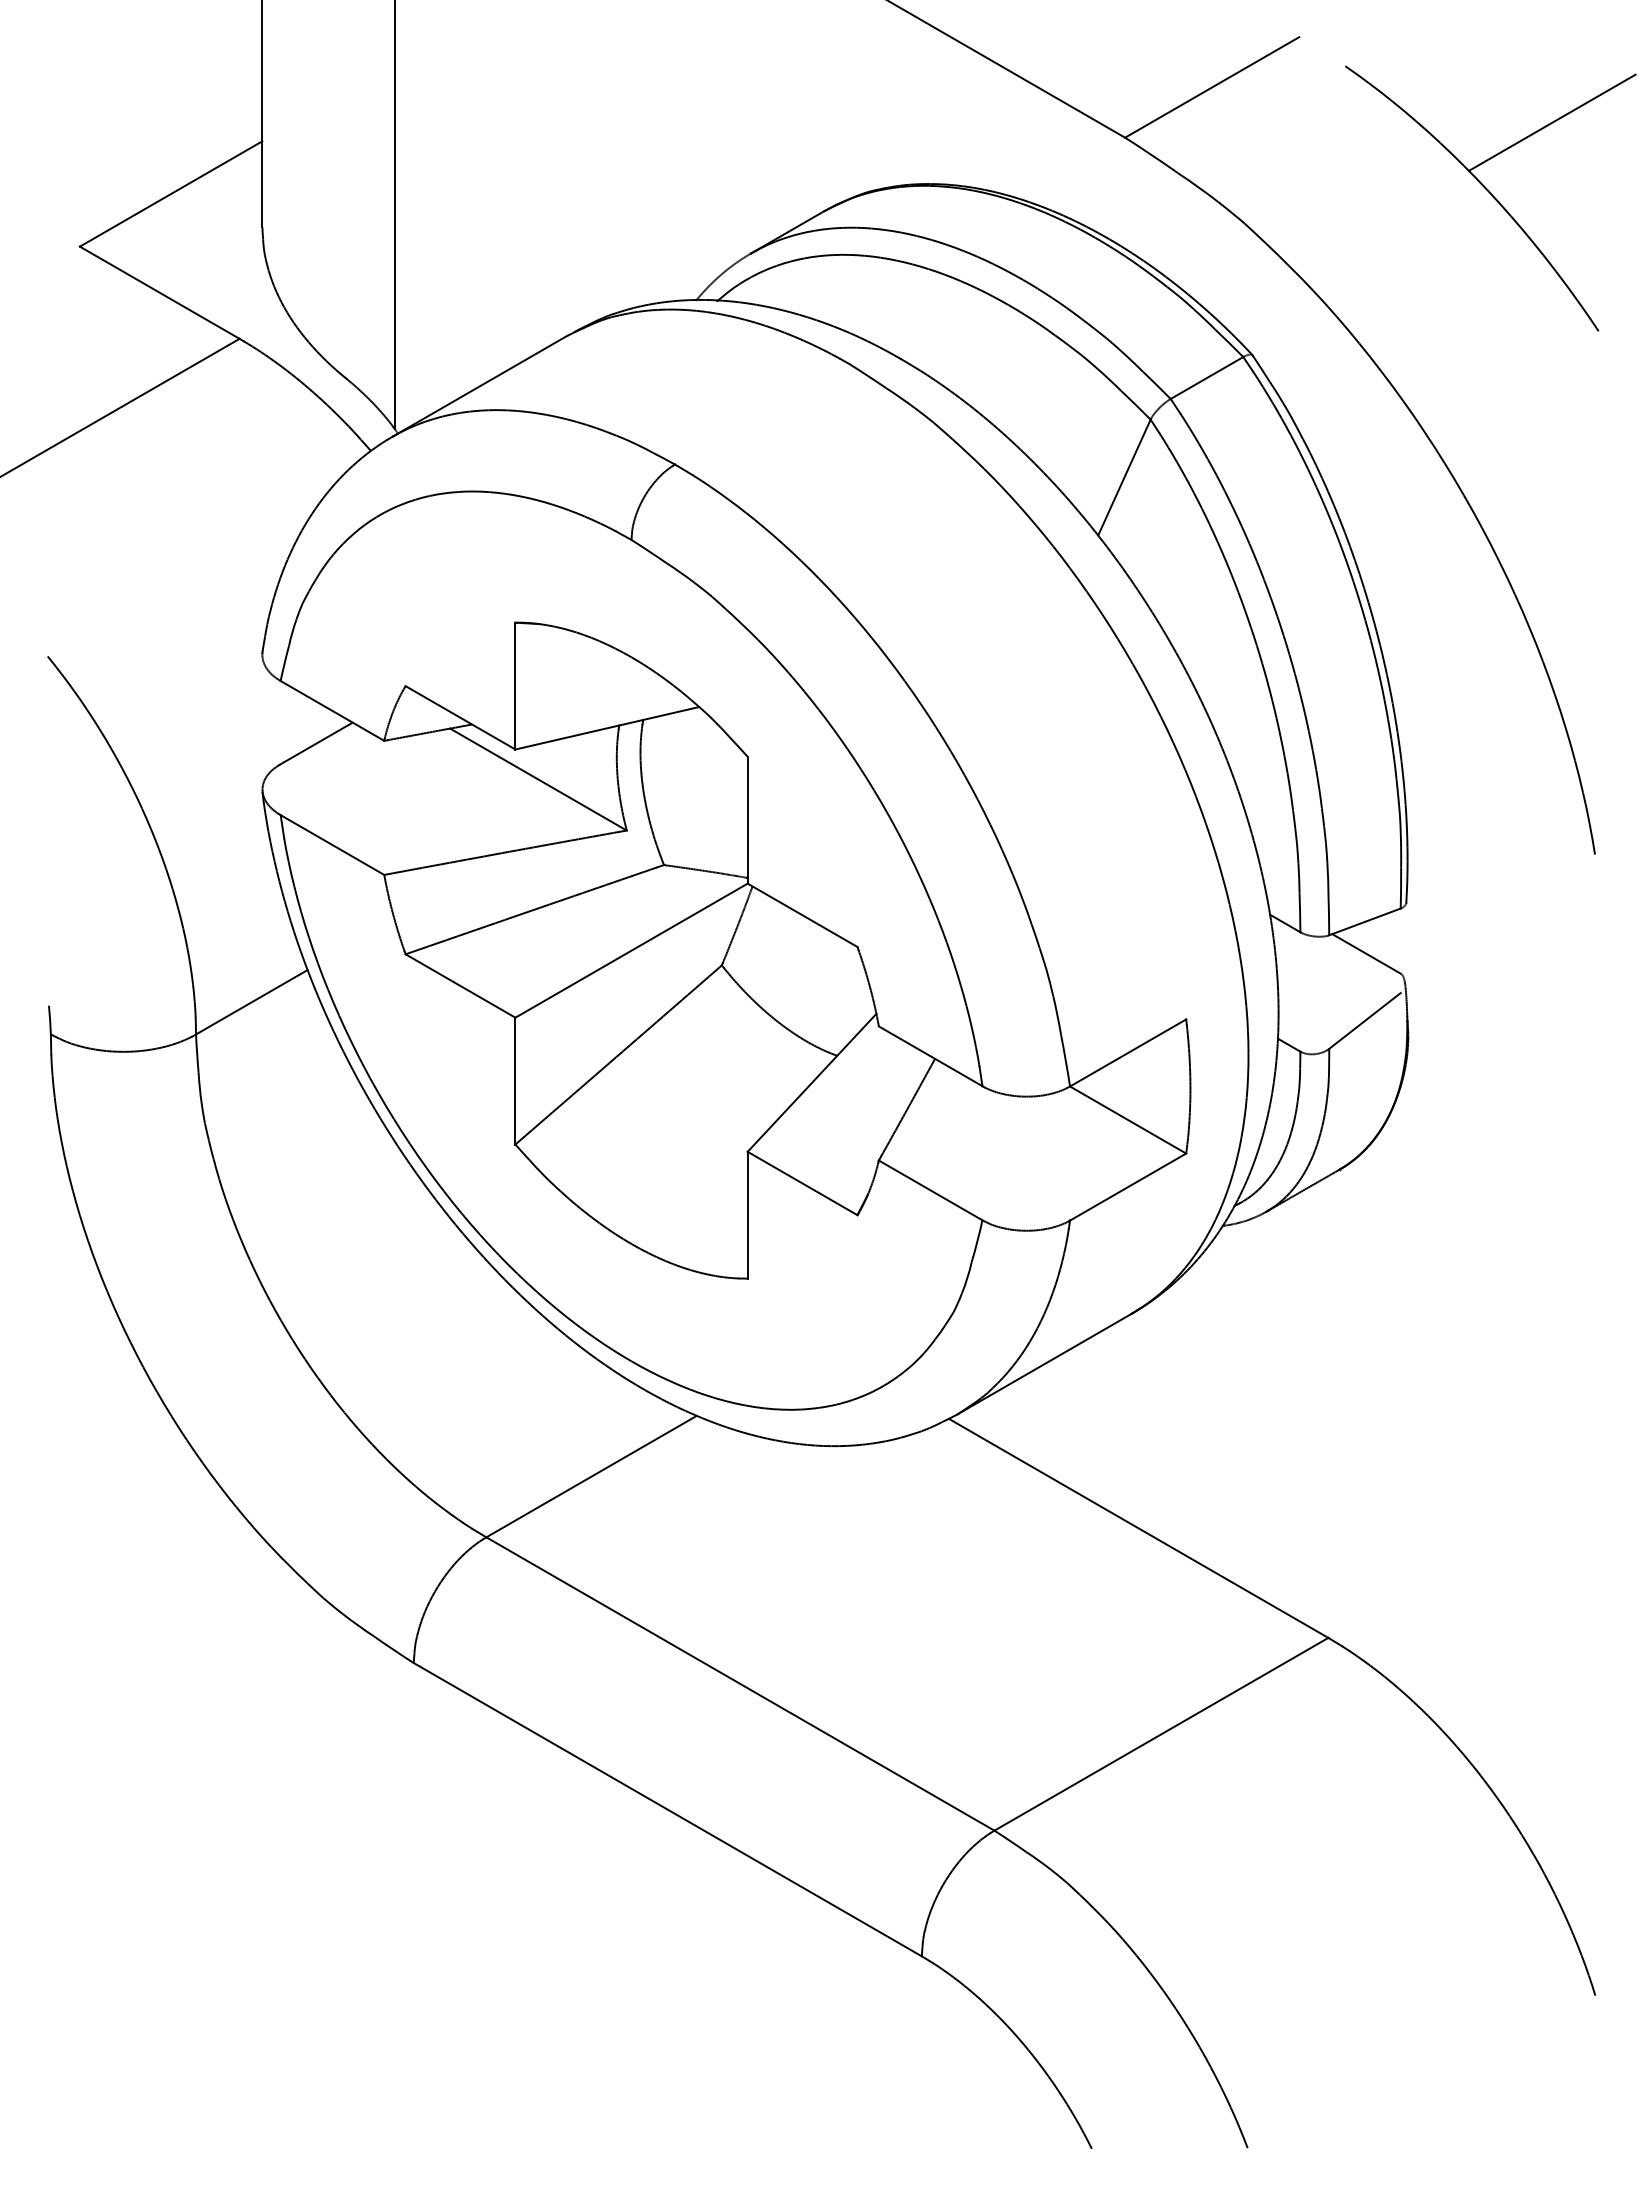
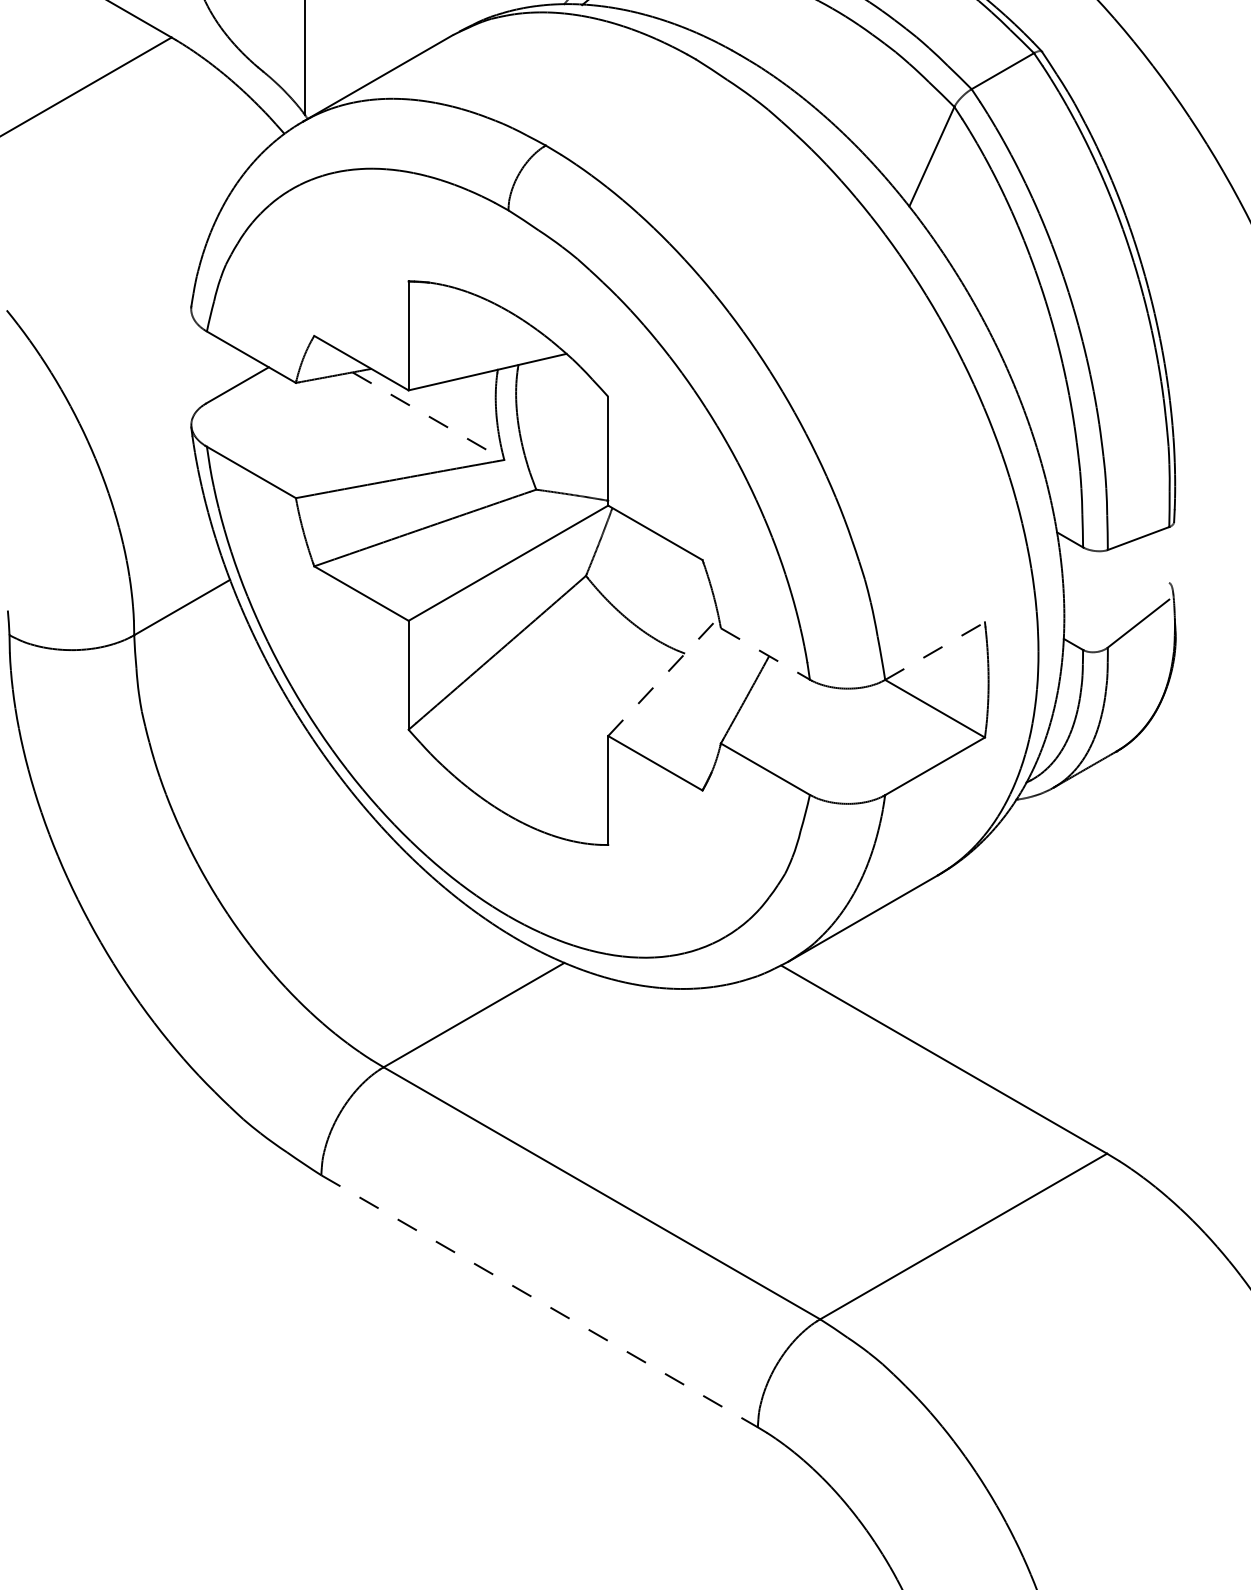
line: (538, 779) -> (428, 416), solid -> dashed
line: (1366, 953) -> (1139, 565), removed
line: (1128, 1052) -> (935, 650), solid -> dashed
line: (930, 1056) -> (765, 654), solid -> dashed
line: (812, 1082) -> (663, 676), solid -> dashed
line: (668, 1809) -> (540, 1301), solid -> dashed

